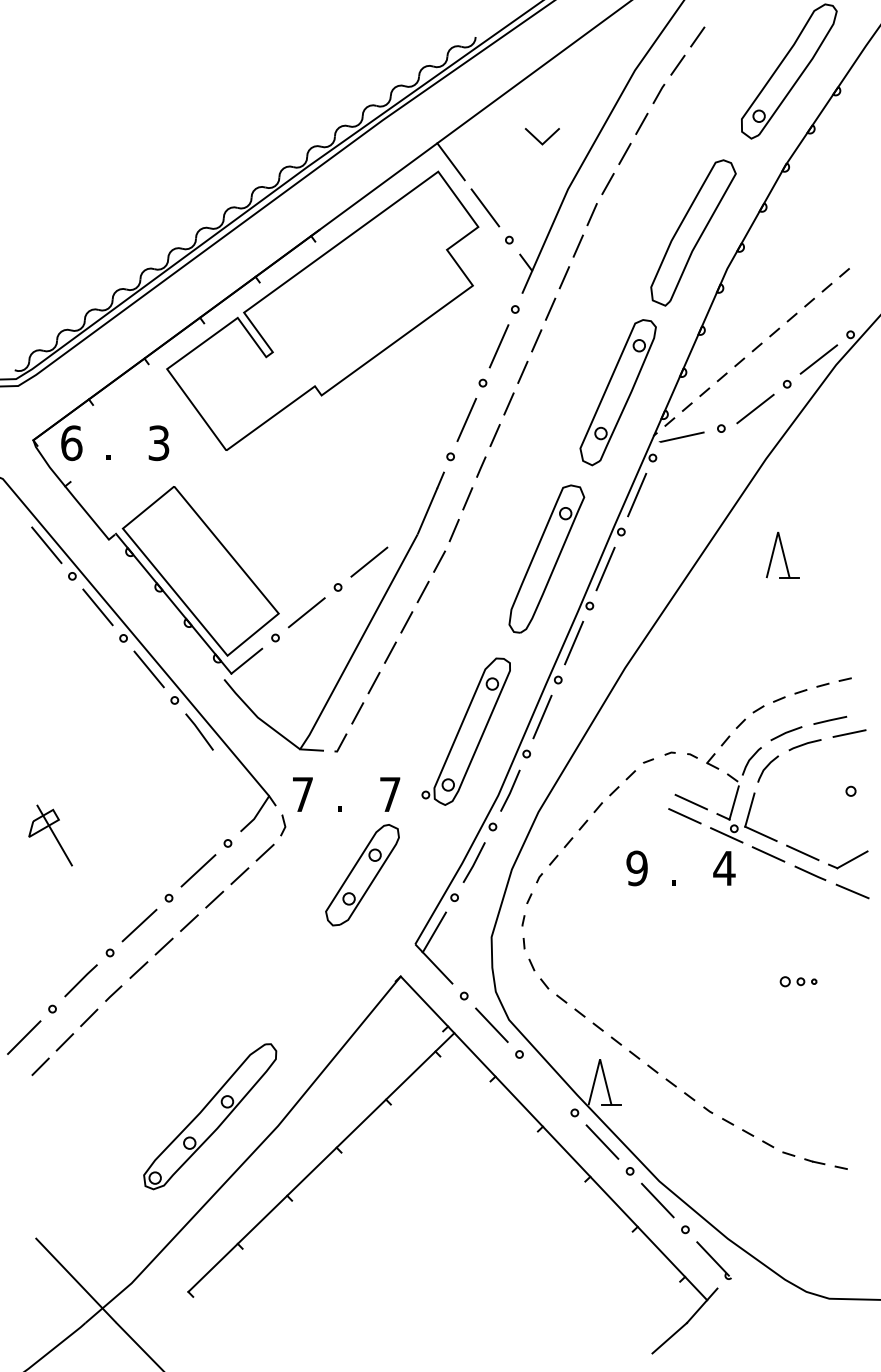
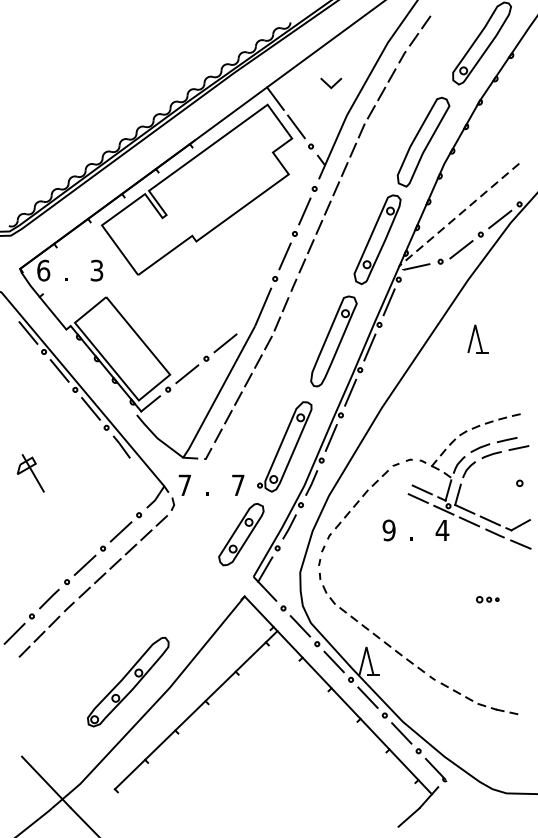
part: (50, 835) -> (30, 473), moved
part: (362, 875) -> (241, 534), moved
line: (546, 1082) -> (333, 661), added

